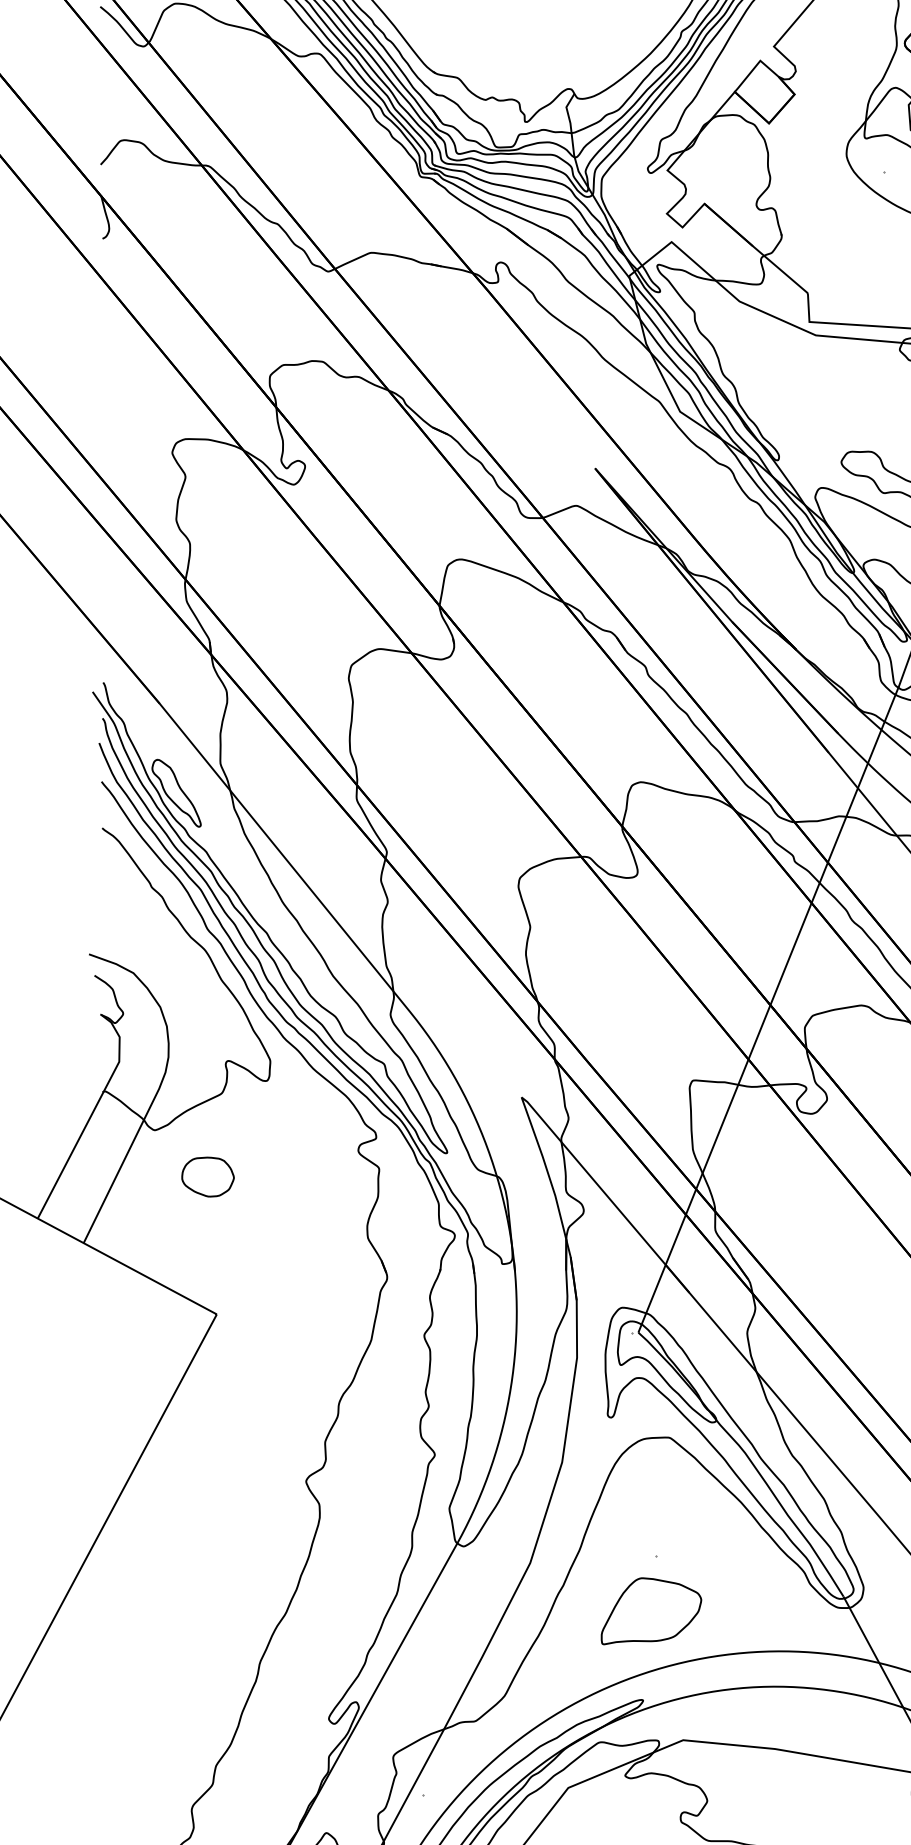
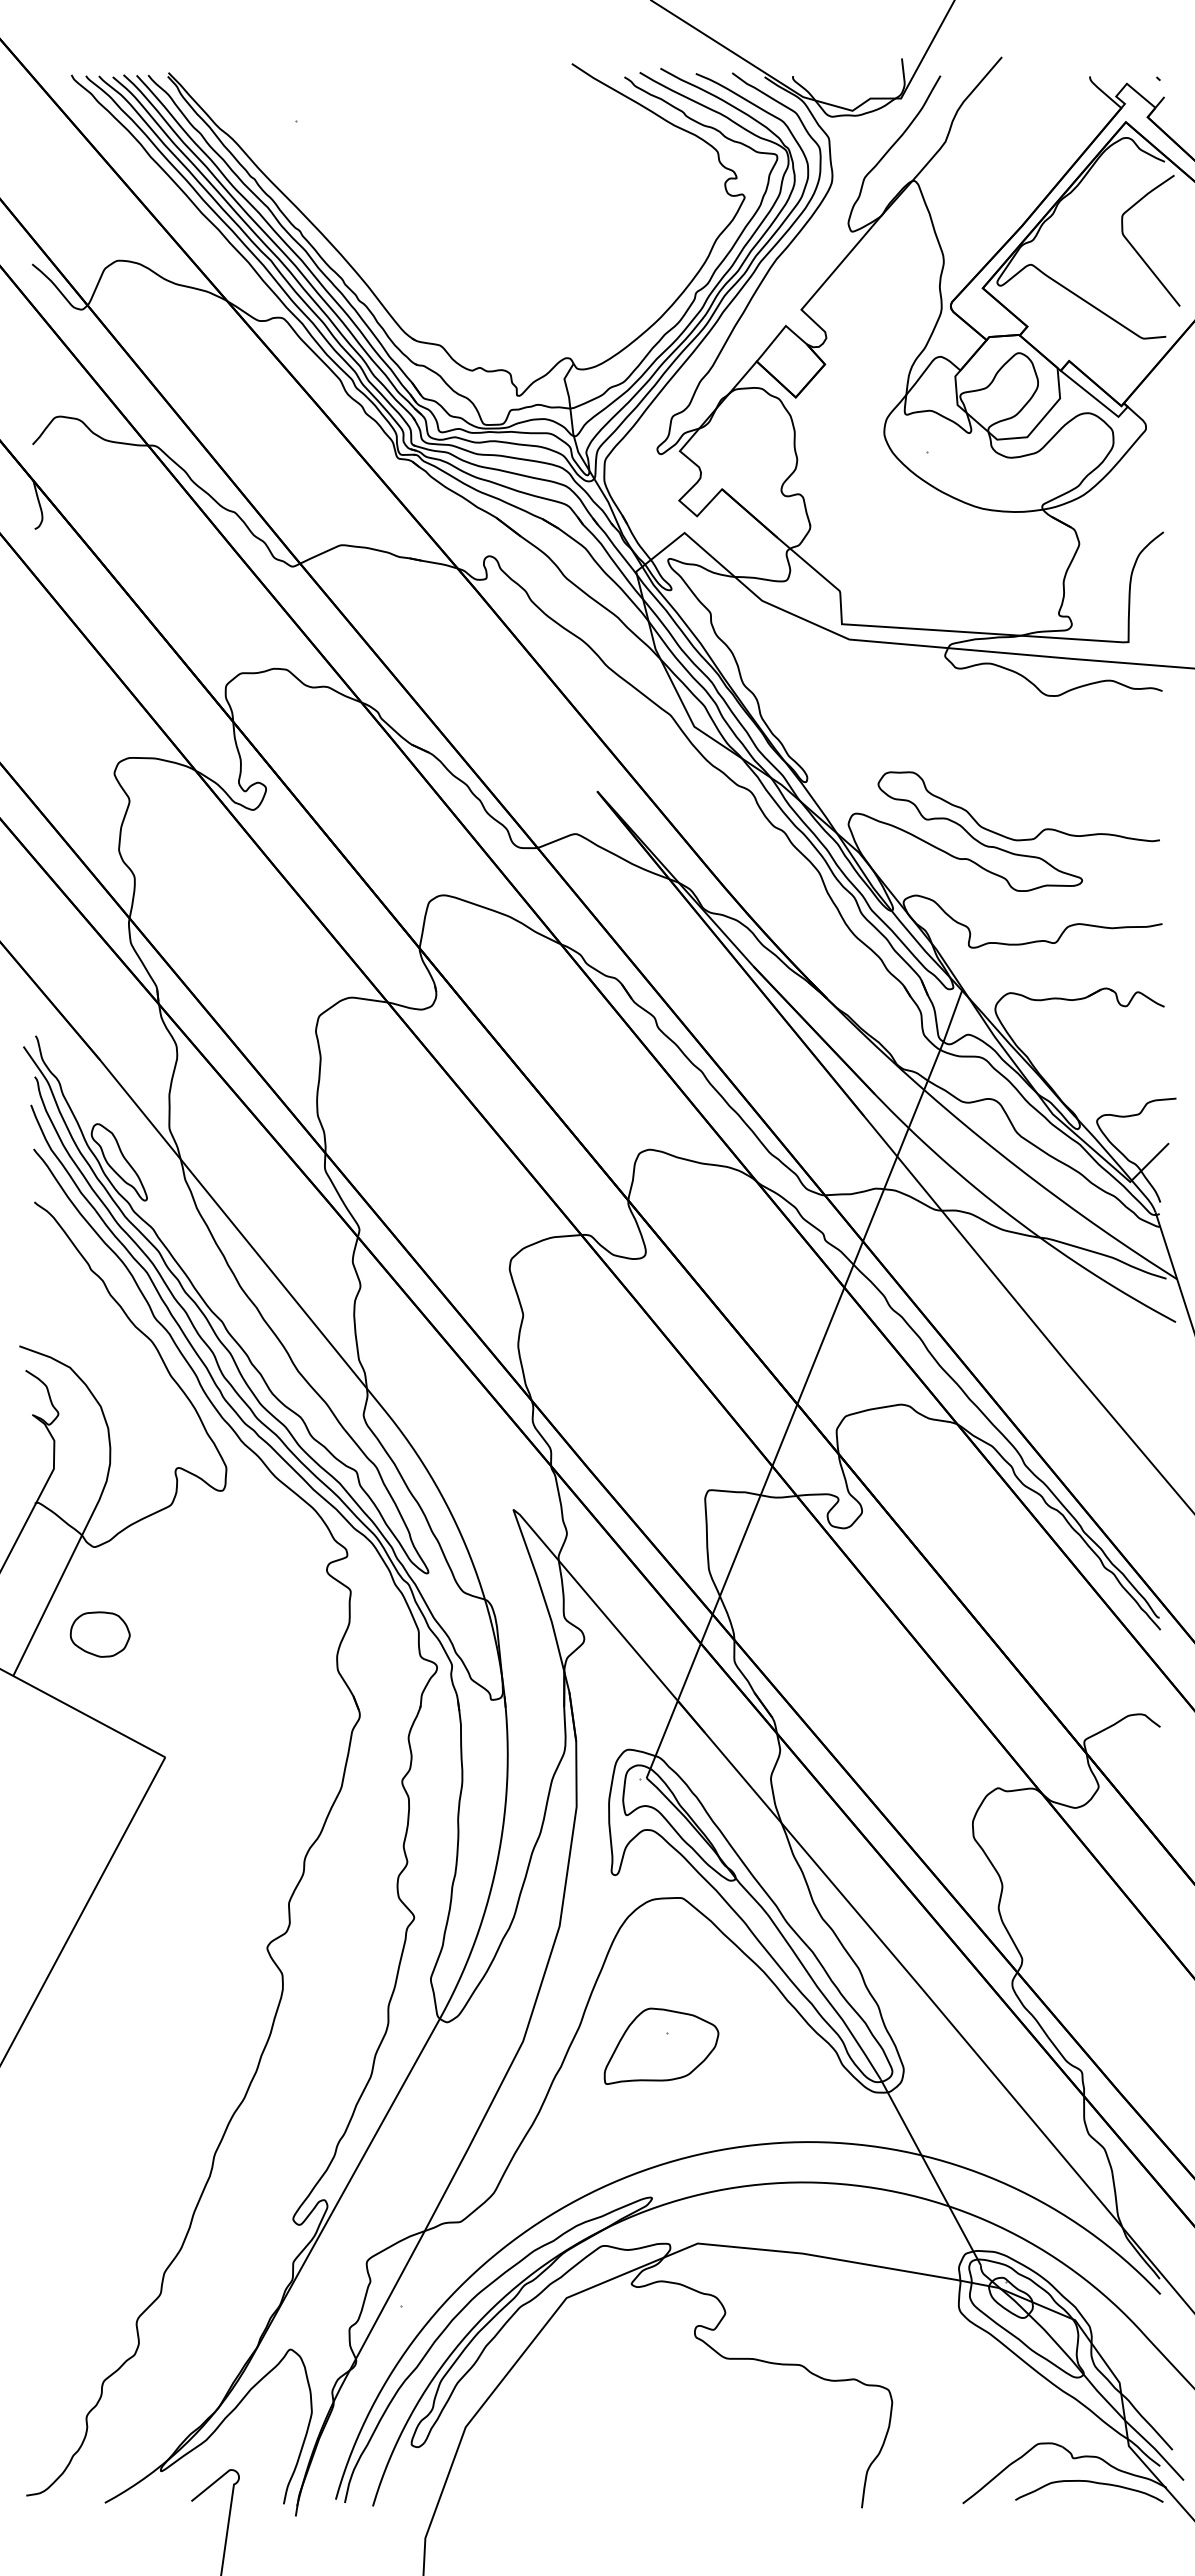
part: (207, 1177) -> (99, 1634), moved
part: (651, 1610) -> (661, 2045), moved

